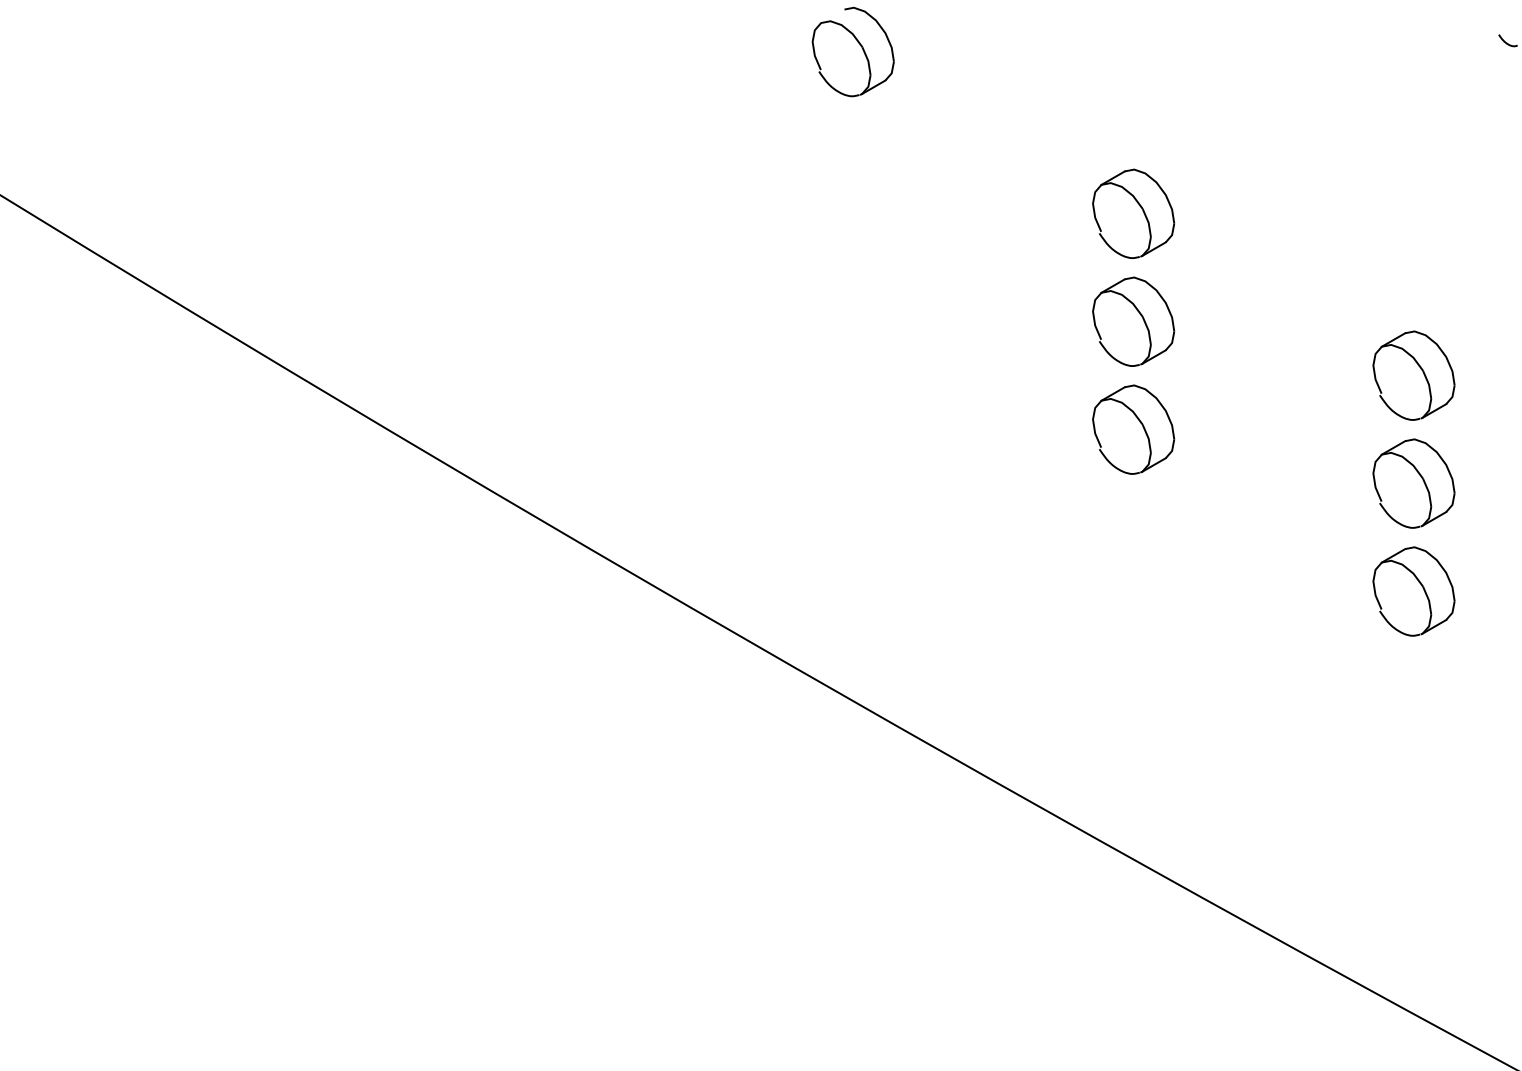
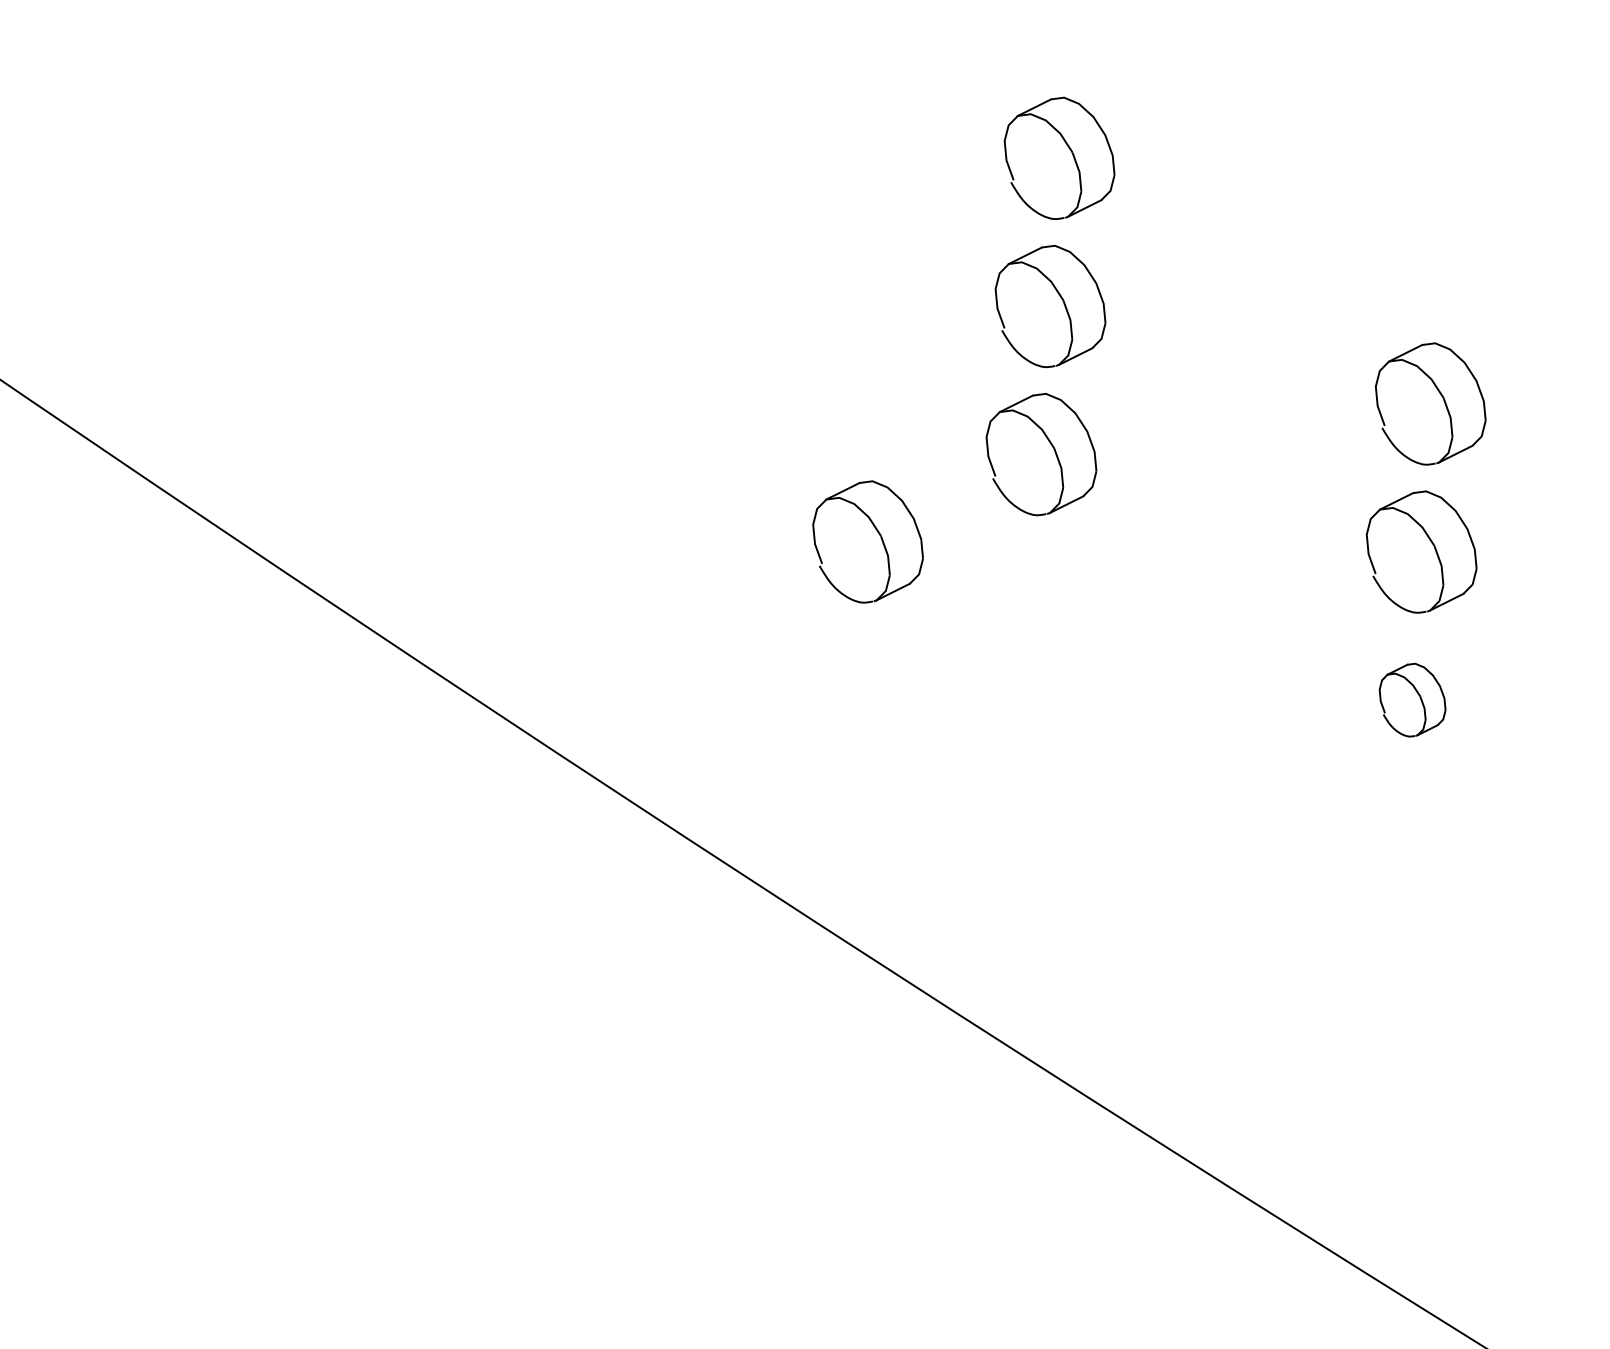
part: (1019, 496) -> (879, 536), added
part: (1413, 591) -> (1411, 700), size x0.6

